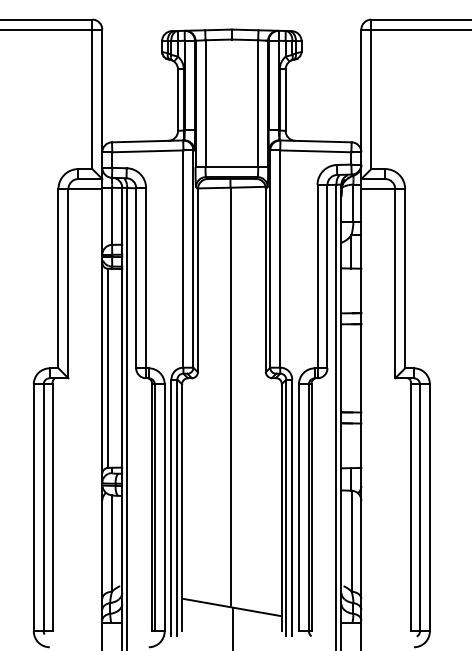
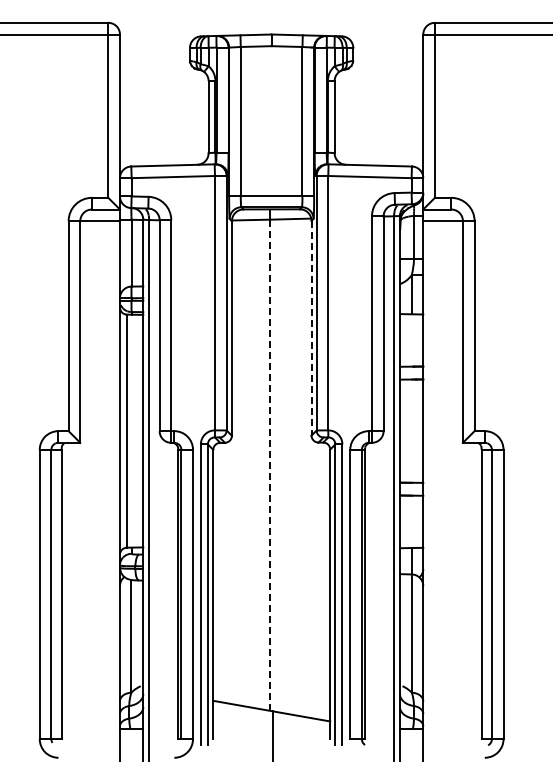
line: (265, 280) -> (311, 328), solid -> dashed
line: (230, 397) -> (270, 465), solid -> dashed

